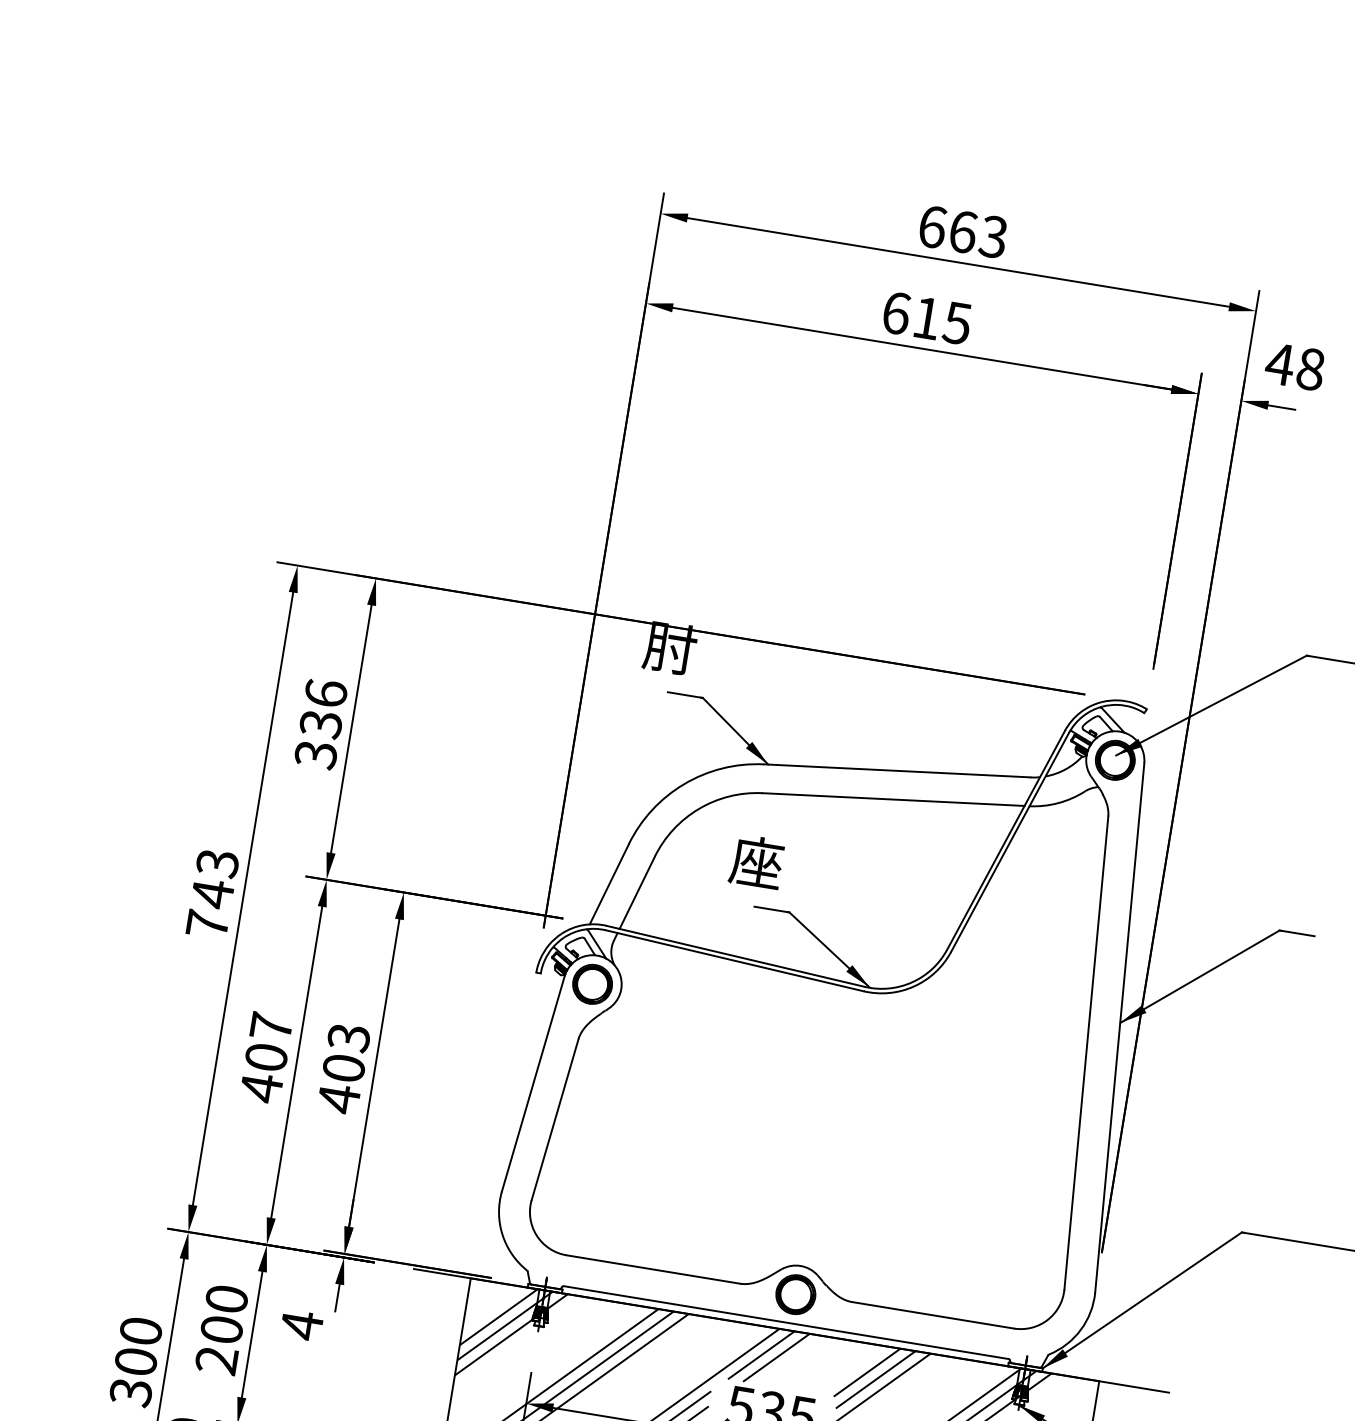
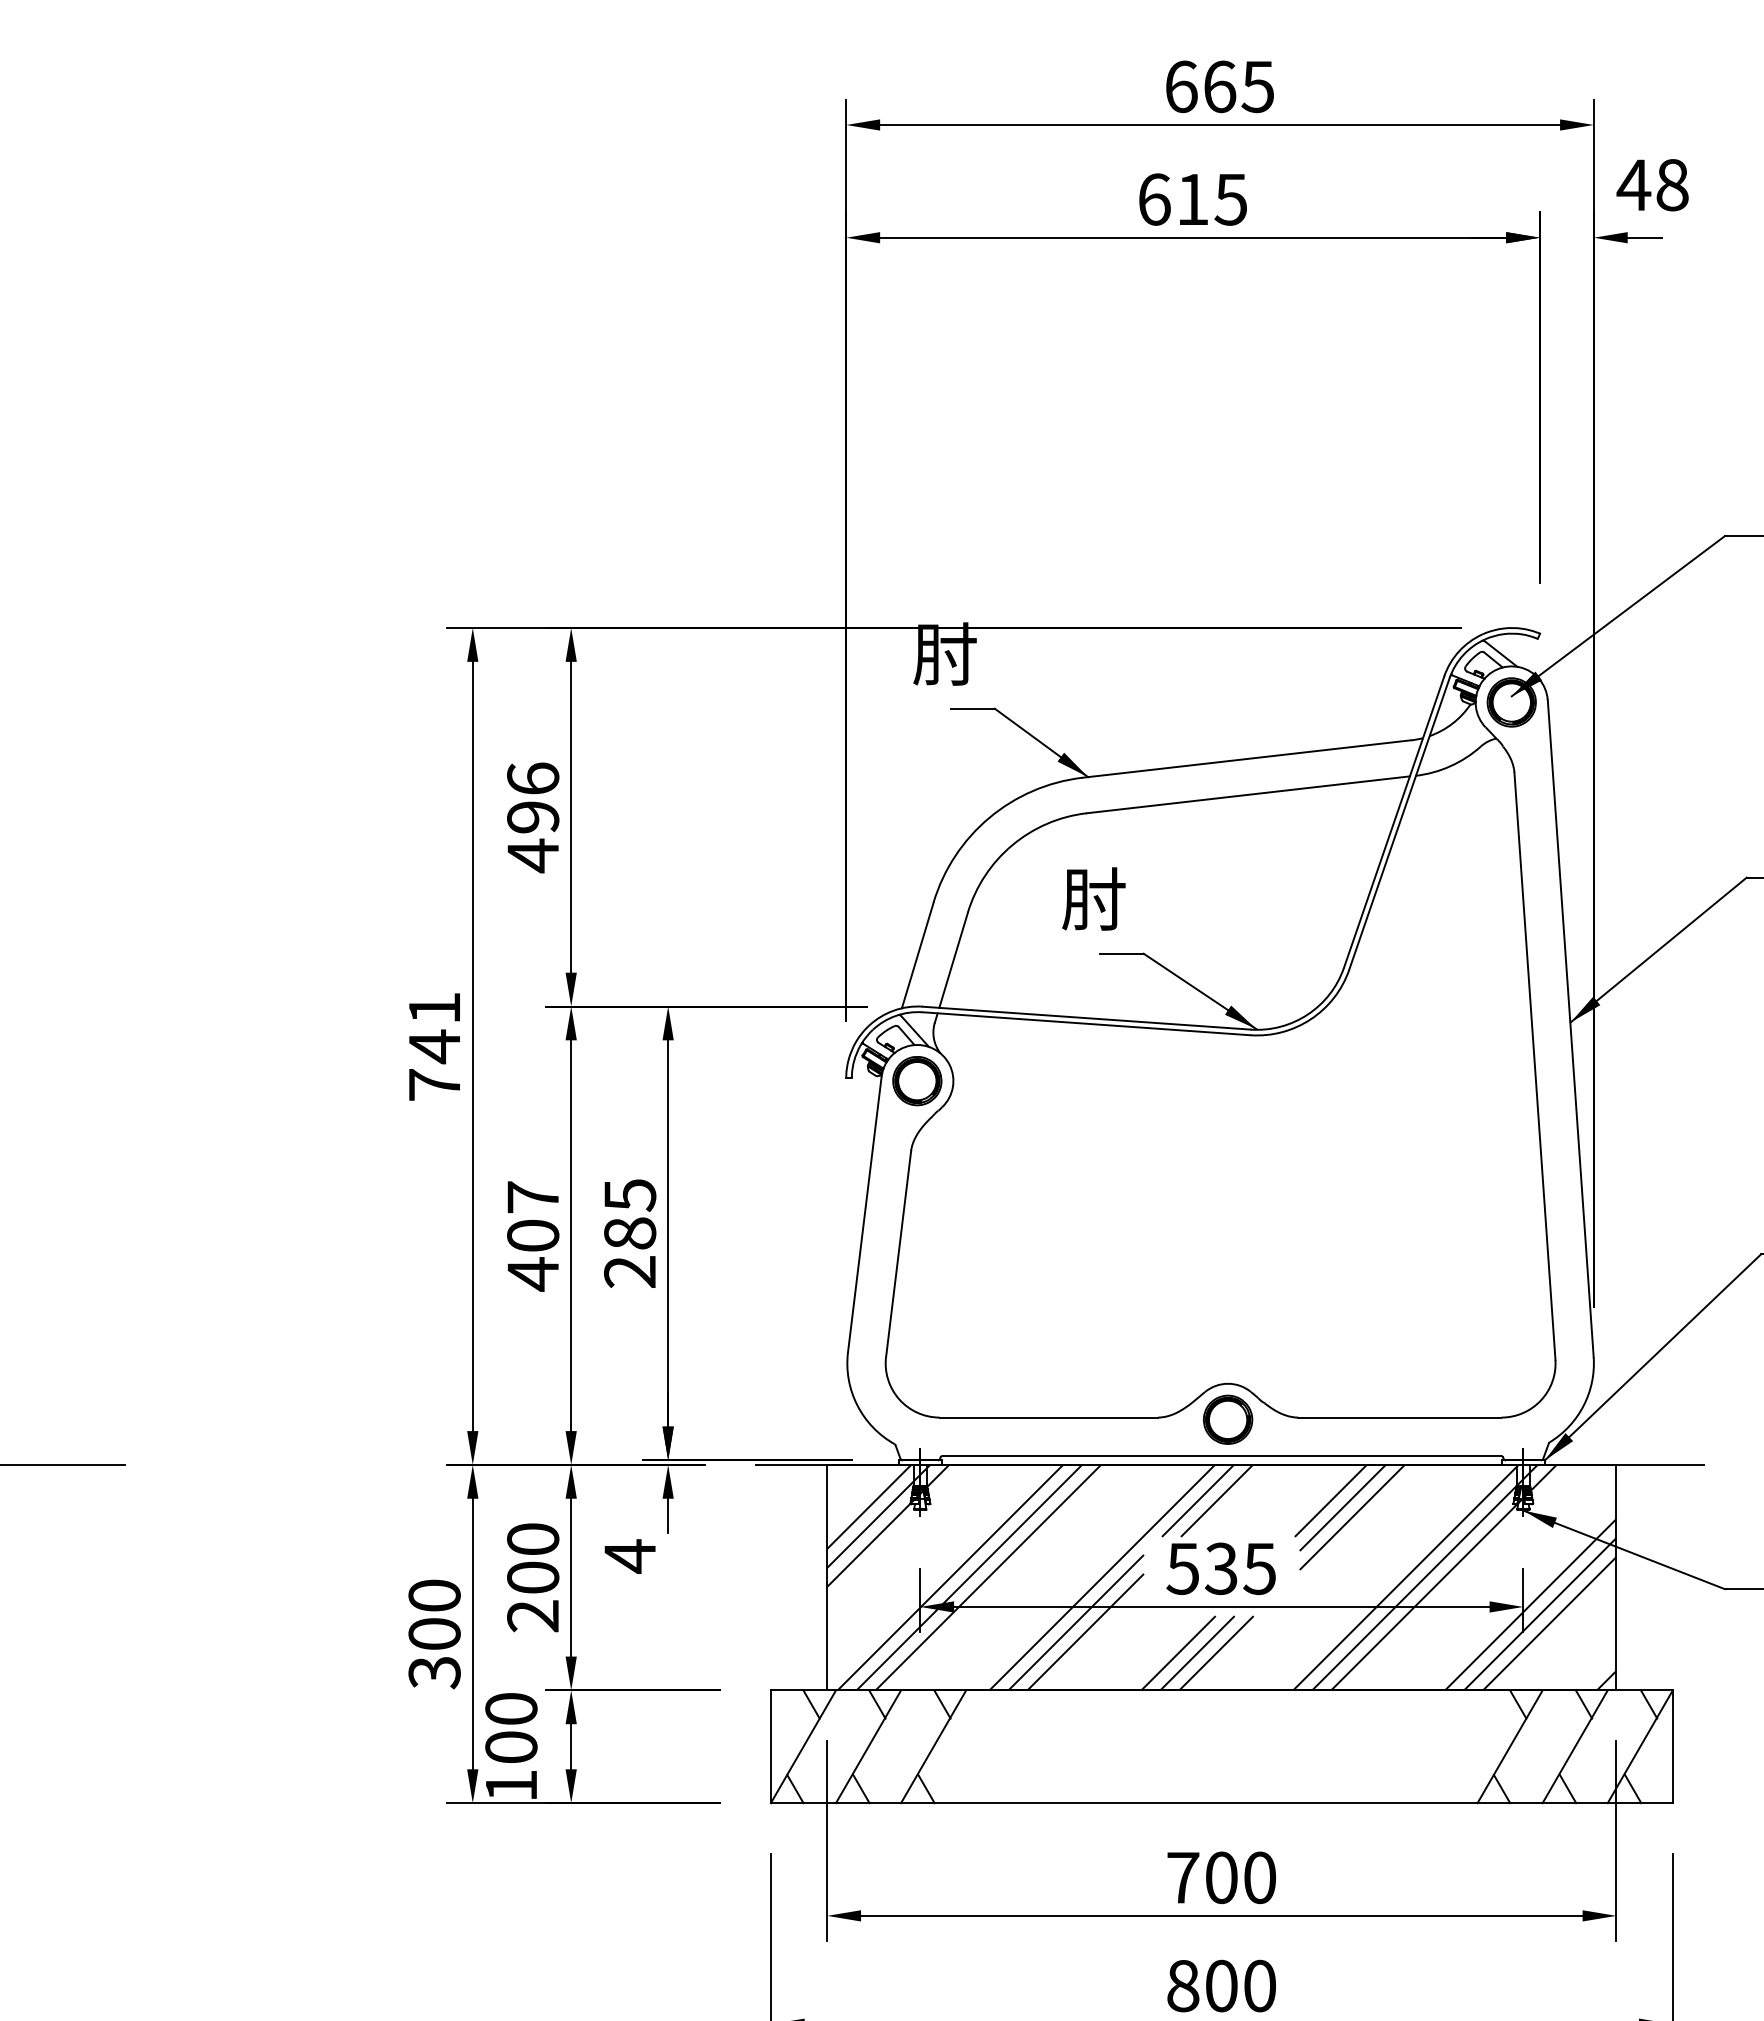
text: (993, 236) -> (1257, 86), 663 -> 665
text: (318, 740) -> (533, 837), 336 -> 496
text: (756, 861) -> (1093, 898), 座 -> 肘
text: (217, 863) -> (434, 1008), 743 -> 741
text: (344, 1069) -> (630, 1234), 403 -> 285

